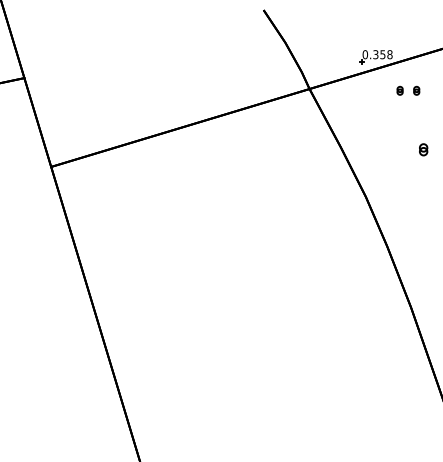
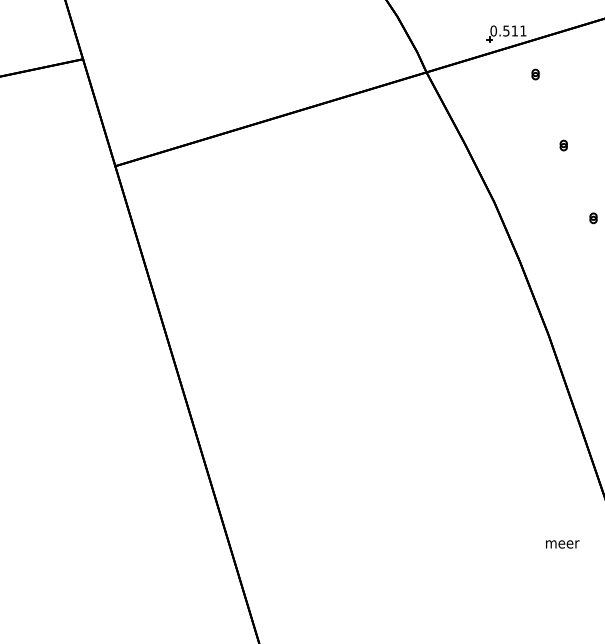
text: (382, 54) -> (514, 30), 0.358 -> 0.511
part: (416, 90) -> (555, 74), removed
part: (423, 149) -> (563, 145), size x0.71

